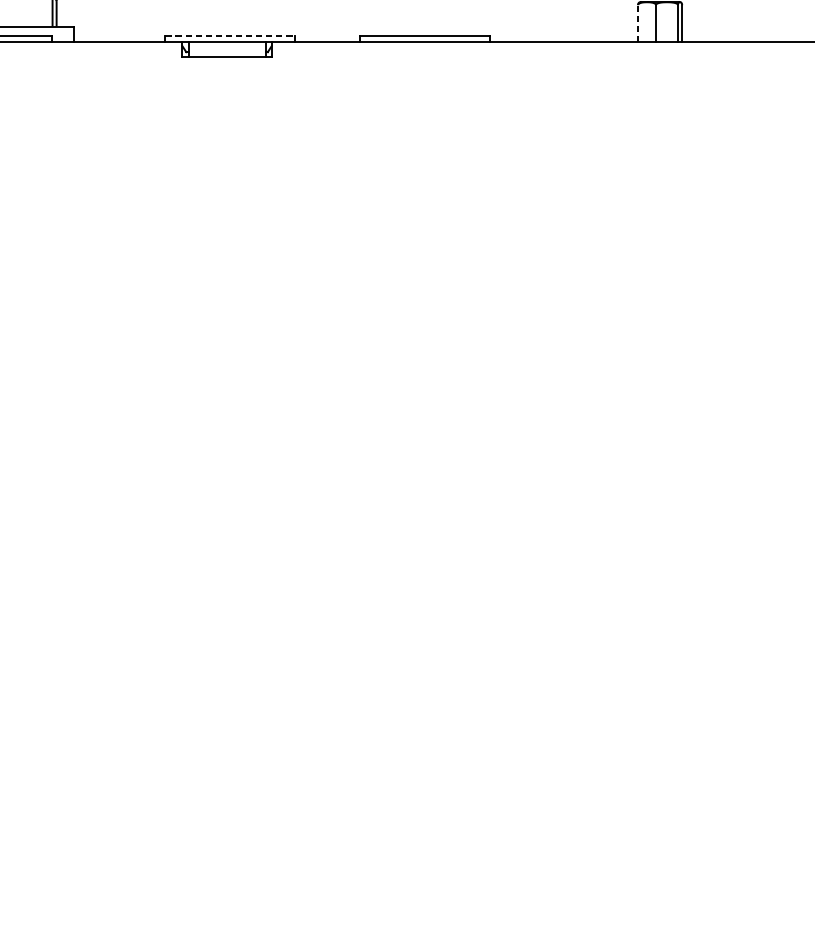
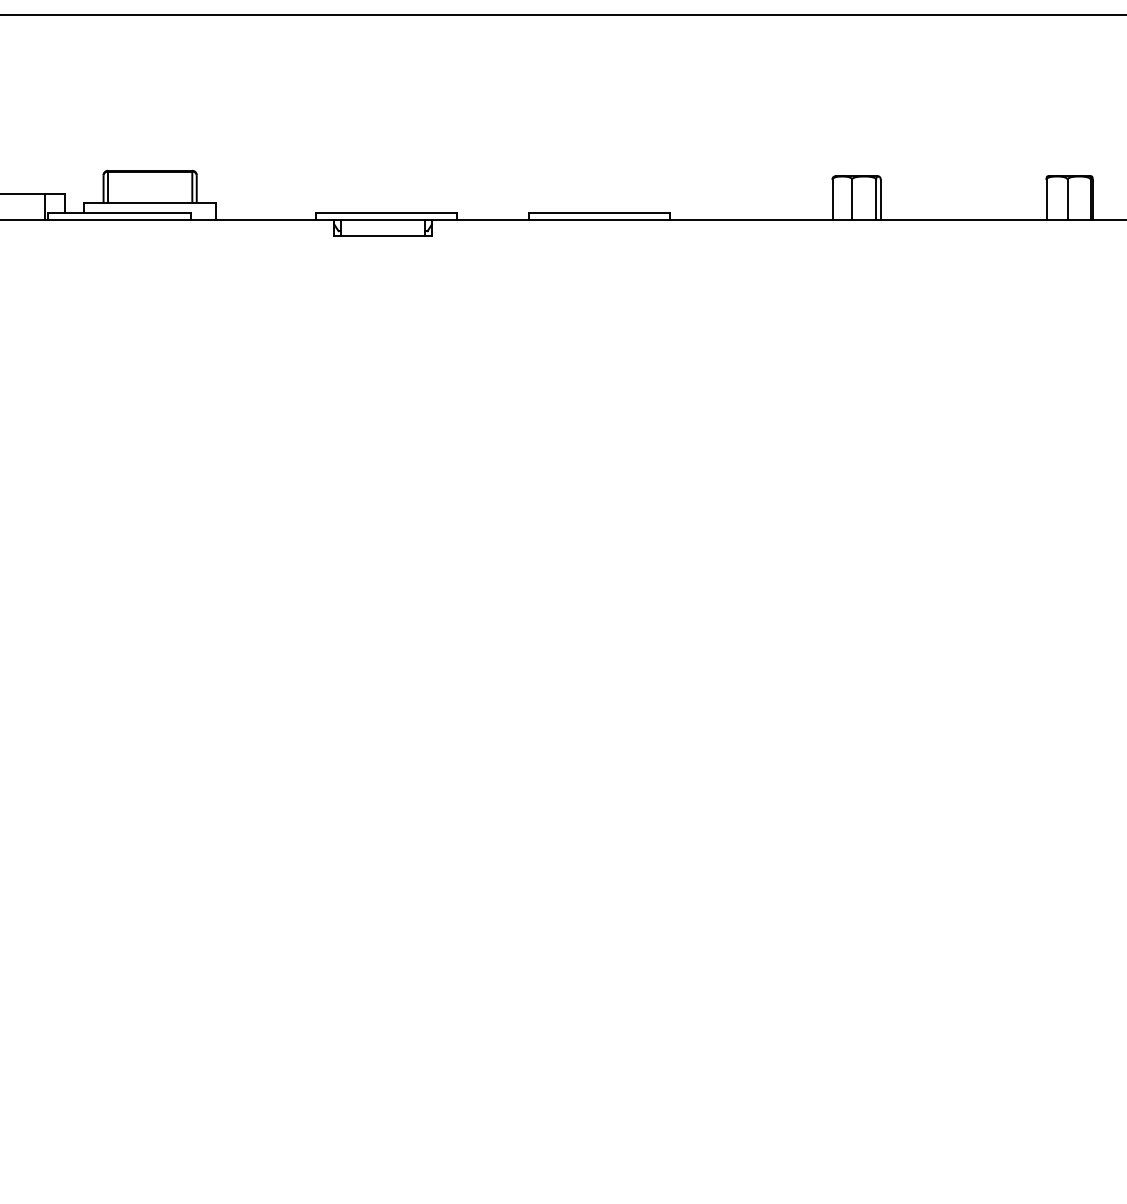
line: (638, 23) -> (832, 199), dashed -> solid
line: (230, 36) -> (386, 213), dashed -> solid

